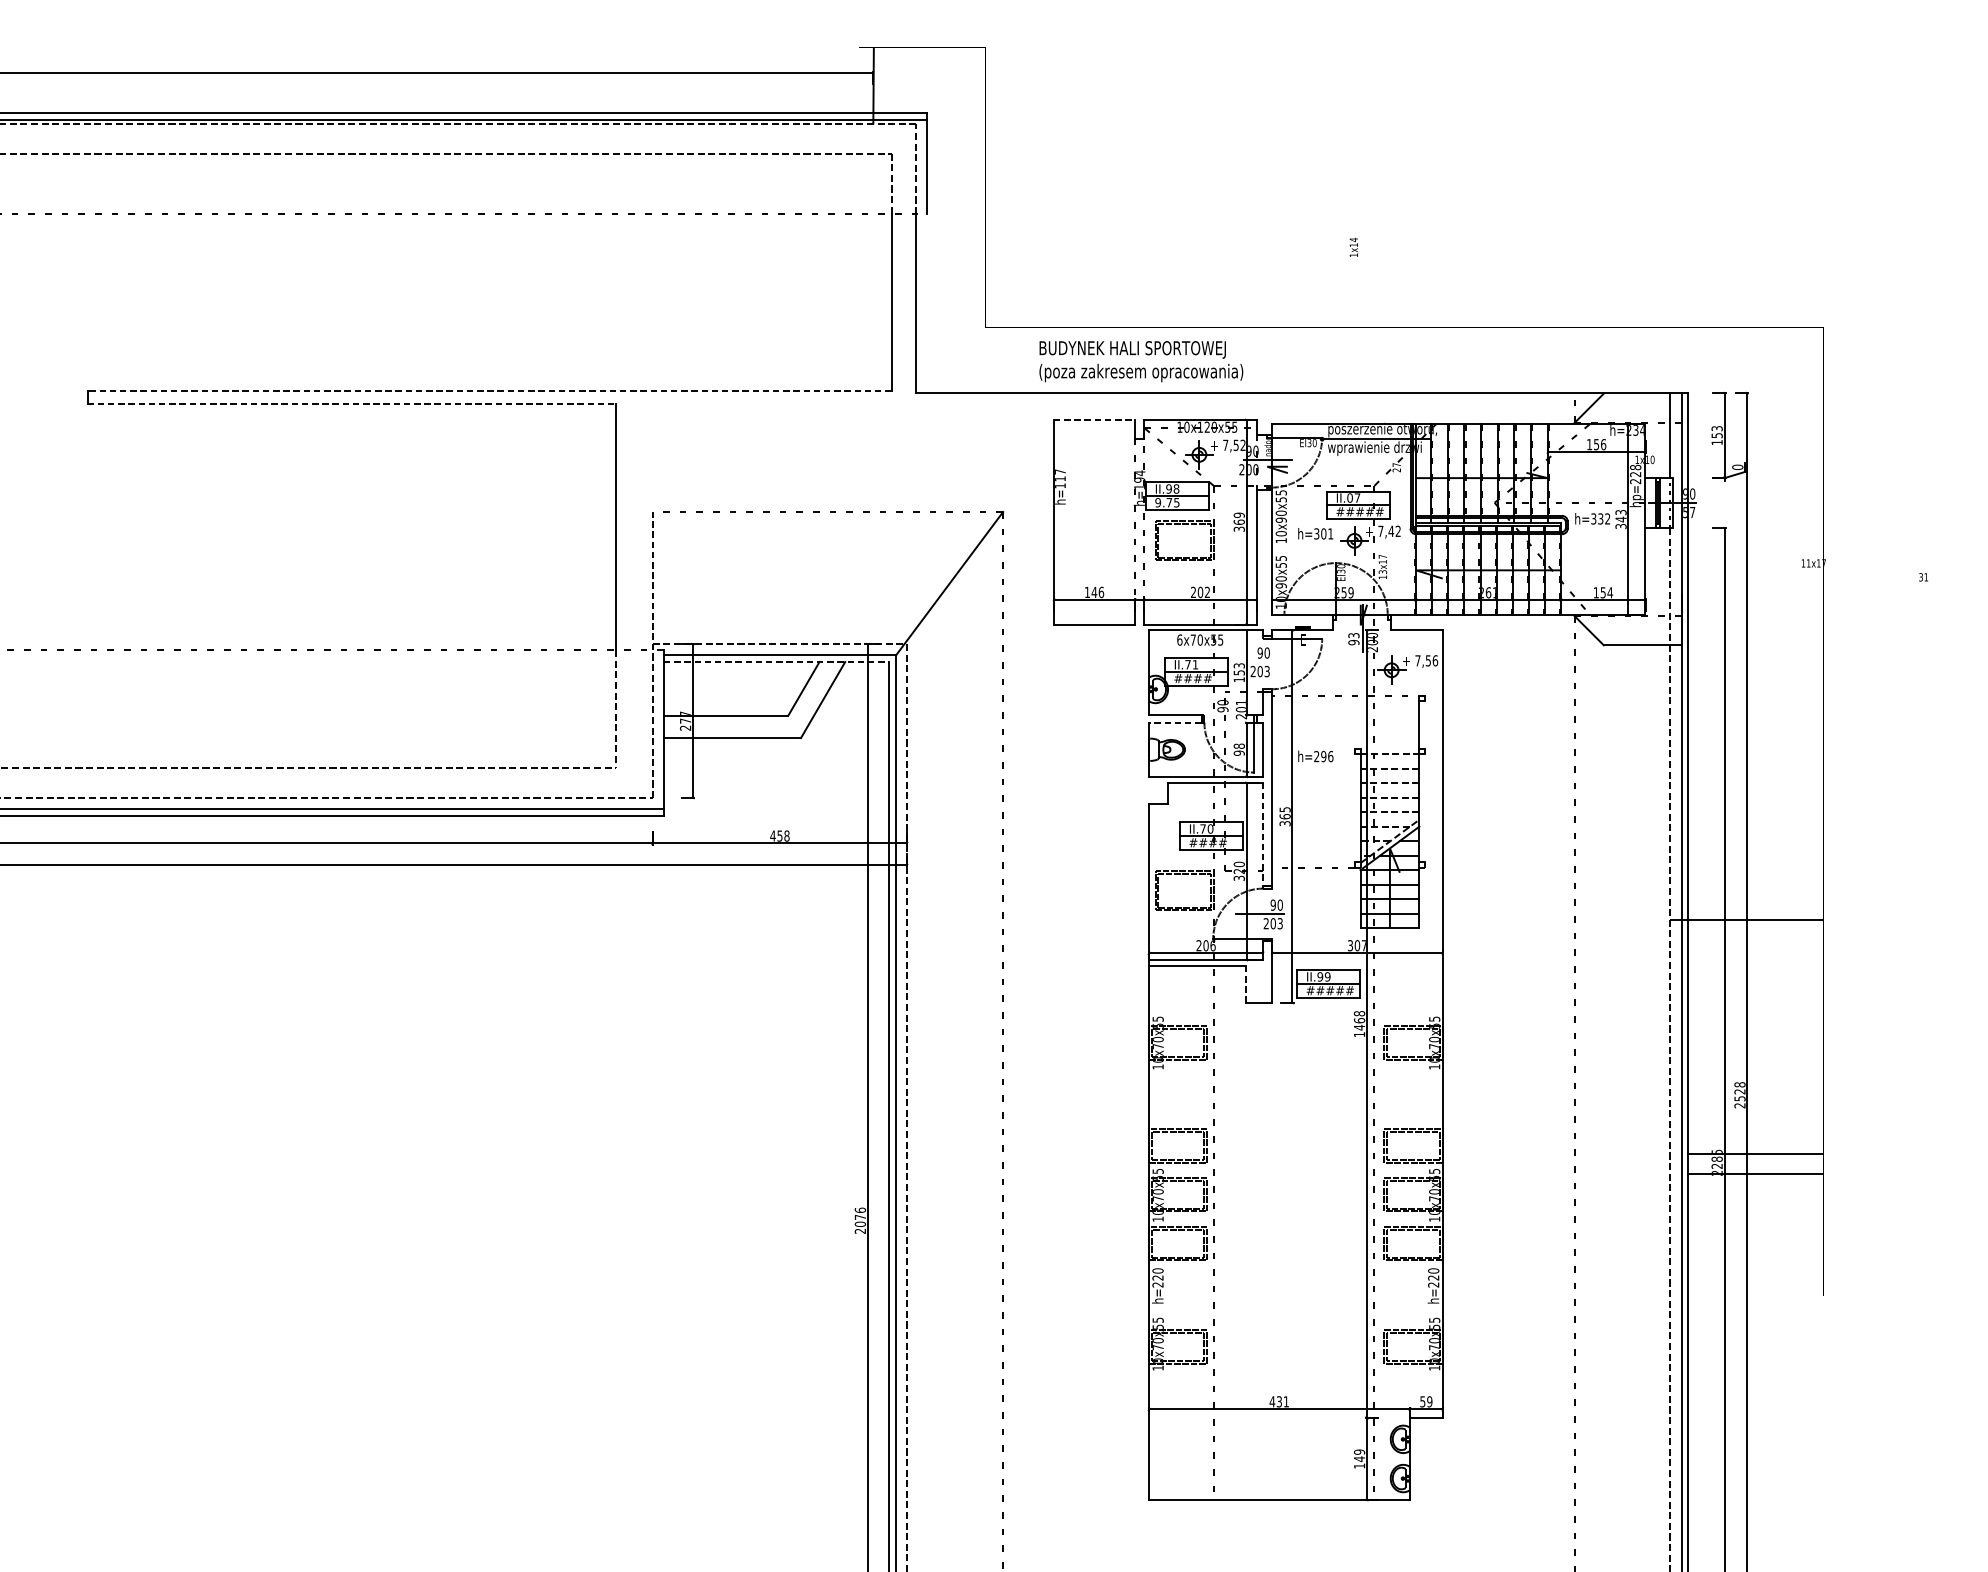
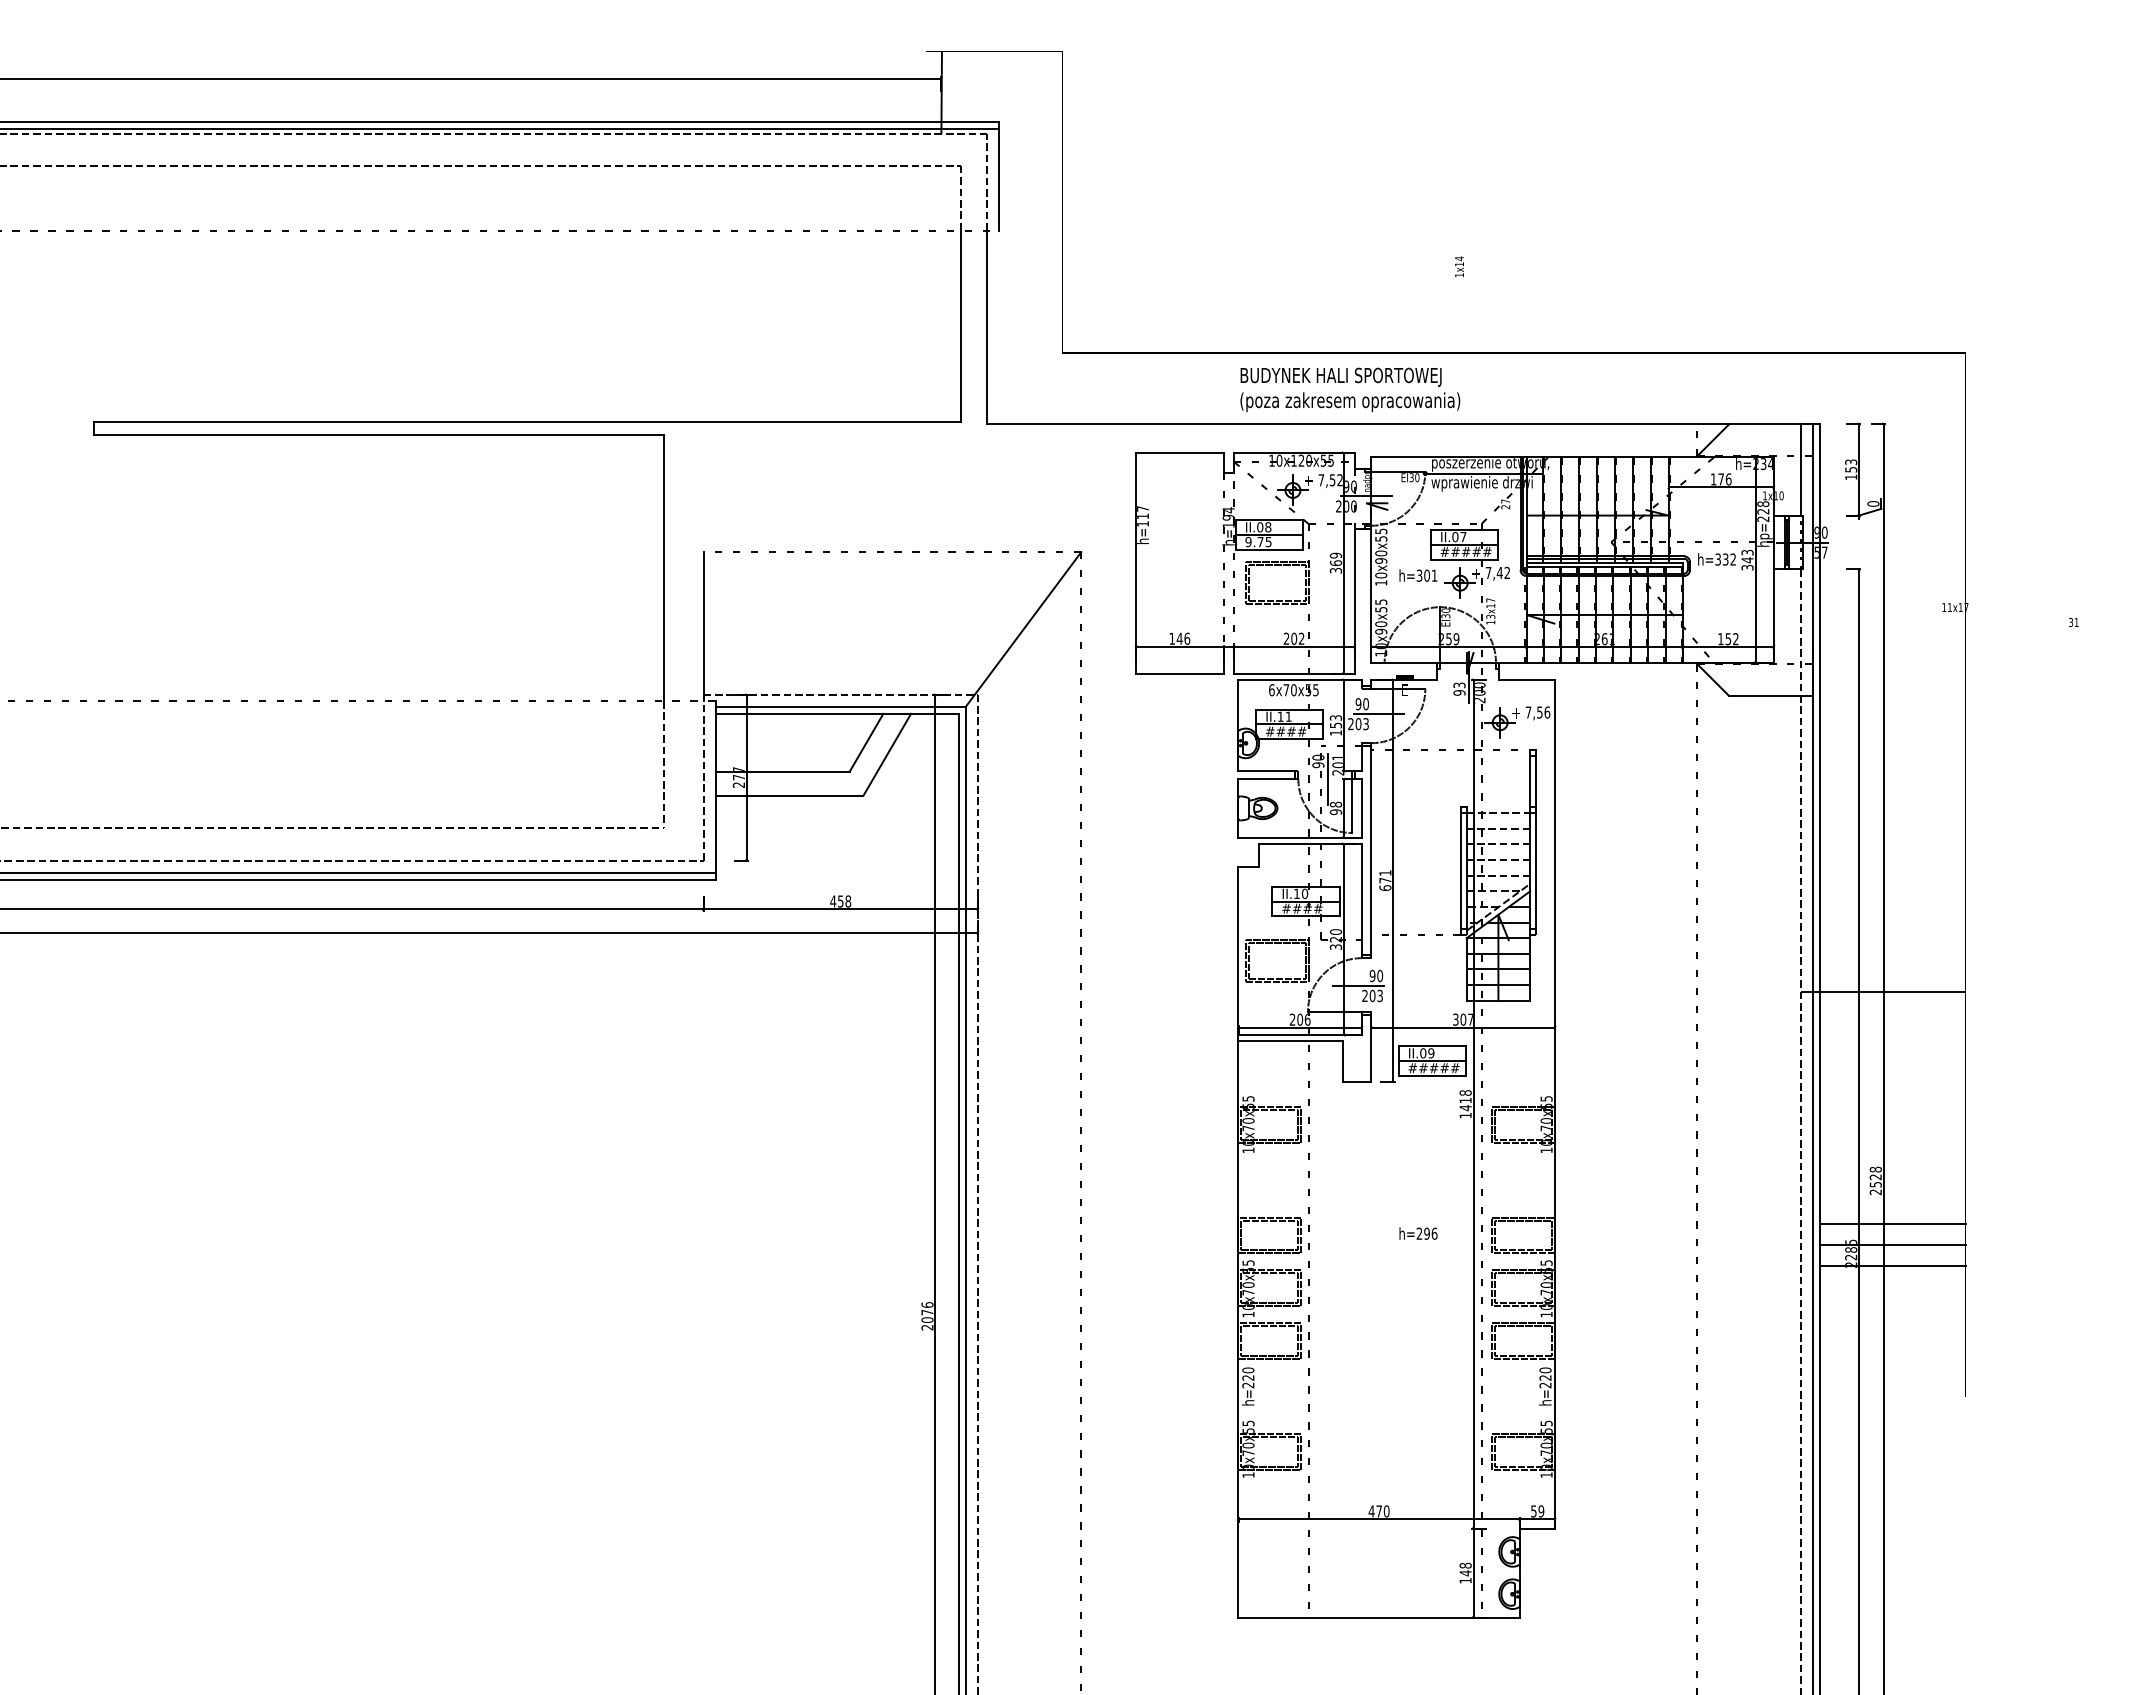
text: (1141, 361) -> (1350, 389), moved
line: (489, 390) -> (527, 421), dashed -> solid
line: (351, 403) -> (378, 435), dashed -> solid
line: (1094, 419) -> (1179, 452), dashed -> solid
text: (1595, 444) -> (1720, 479), 156 -> 176
text: (1169, 489) -> (1260, 527), II.98 -> II.08
line: (652, 581) -> (703, 626), dashed -> solid
text: (1609, 593) -> (1735, 639), 154 -> 152
line: (776, 661) -> (837, 713), dashed -> solid
line: (1278, 662) -> (1378, 714), added
text: (1187, 664) -> (1280, 716), II.71 -> II.11
line: (1174, 722) -> (1266, 779), dashed -> solid
line: (1232, 722) -> (1328, 779), added
text: (1315, 756) -> (1418, 1233), moved
line: (1425, 781) -> (1536, 842), added
line: (1354, 808) -> (1460, 871), added
text: (1285, 816) -> (1385, 880), 365 -> 671
text: (1202, 828) -> (1296, 893), II.70 -> II.10
line: (1262, 834) -> (1361, 899), dashed -> solid
text: (1320, 977) -> (1423, 1053), II.99 -> II.09
line: (1246, 984) -> (1343, 1061), dashed -> solid
text: (1359, 1020) -> (1465, 1100), 1468 -> 1418
line: (1755, 1134) -> (1892, 1223), added
text: (1282, 1401) -> (1382, 1511), 431 -> 470
text: (1359, 1451) -> (1465, 1565), 149 -> 148

